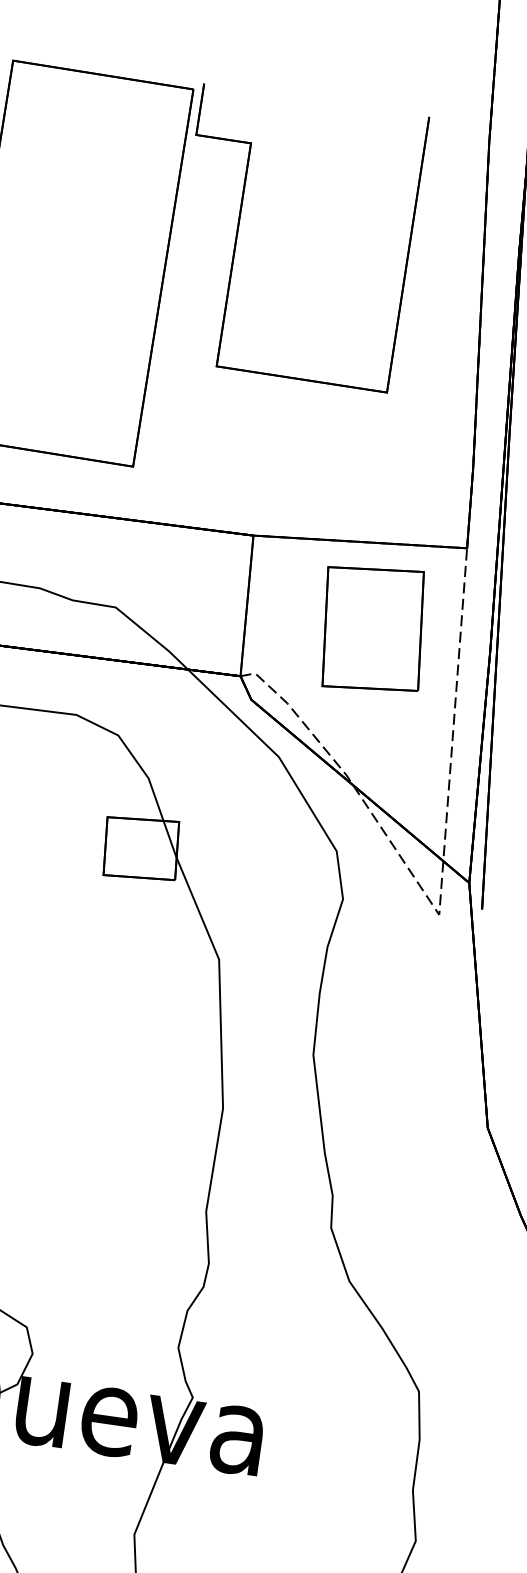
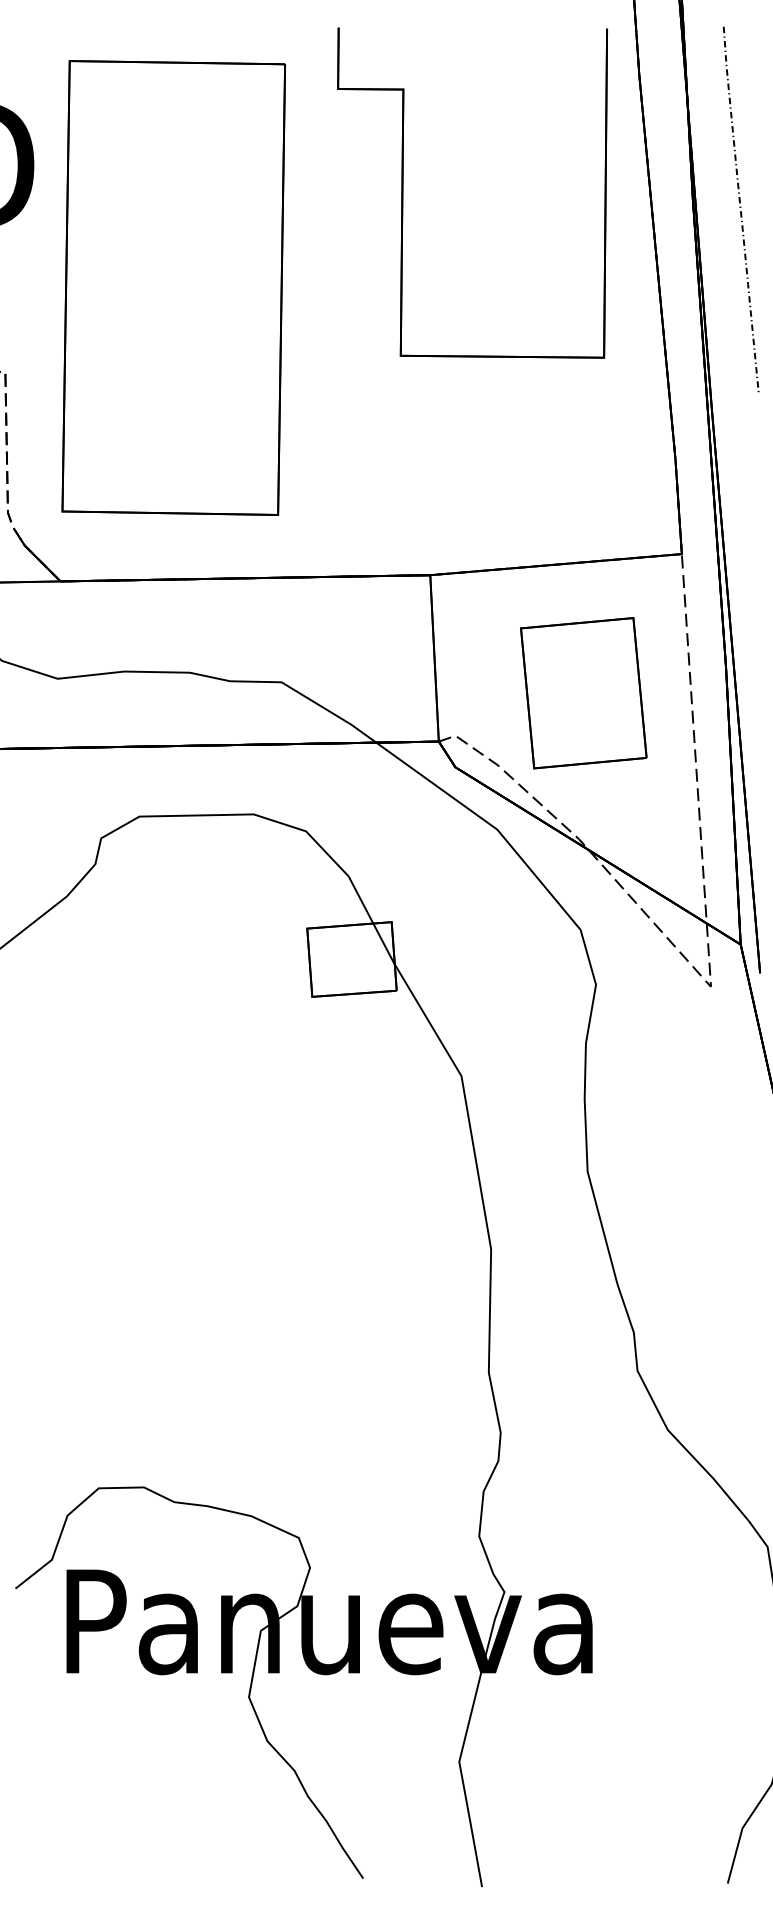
part: (238, 229) -> (403, 192), moved
part: (372, 629) -> (583, 693), moved

